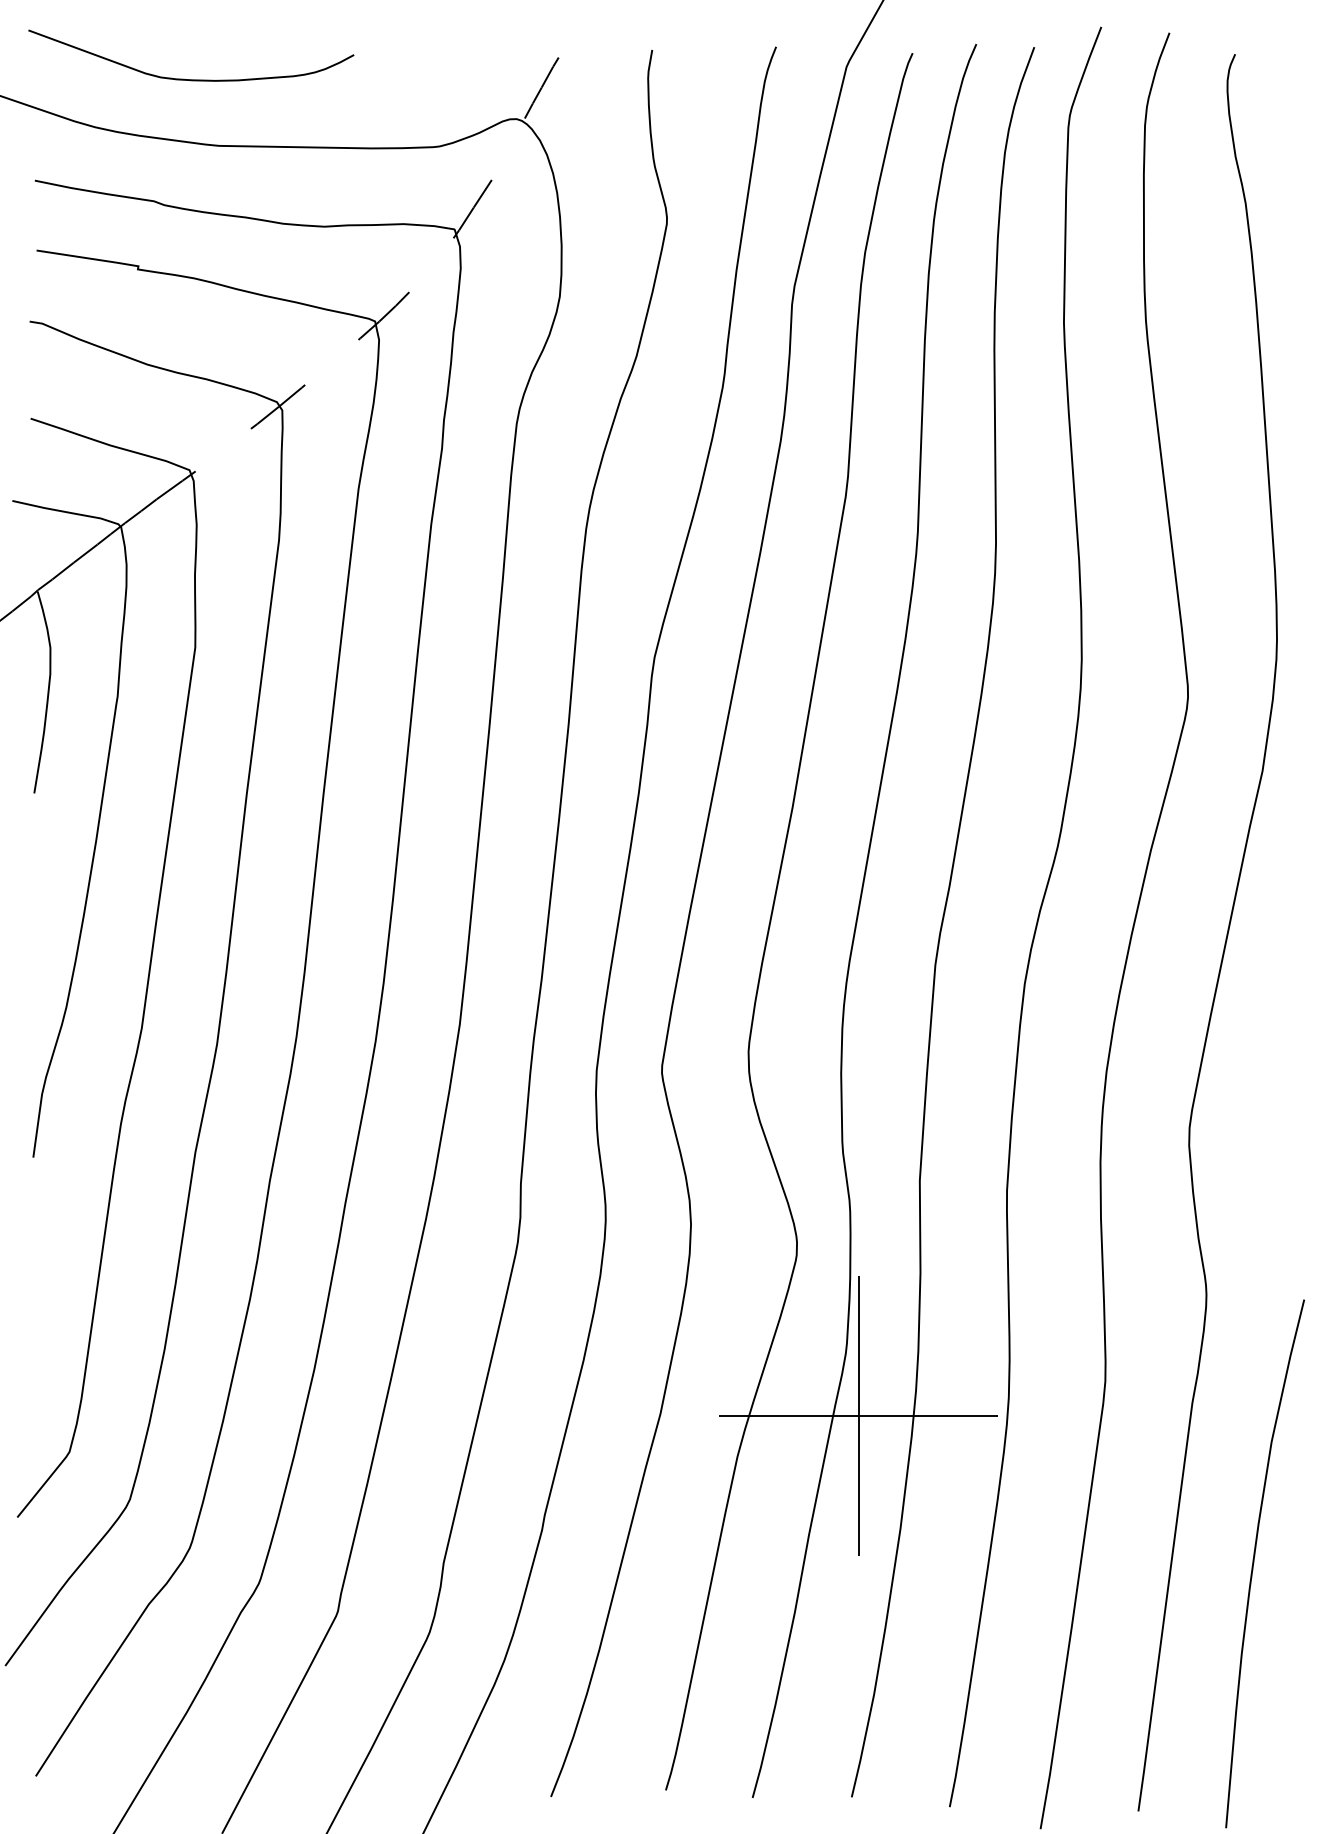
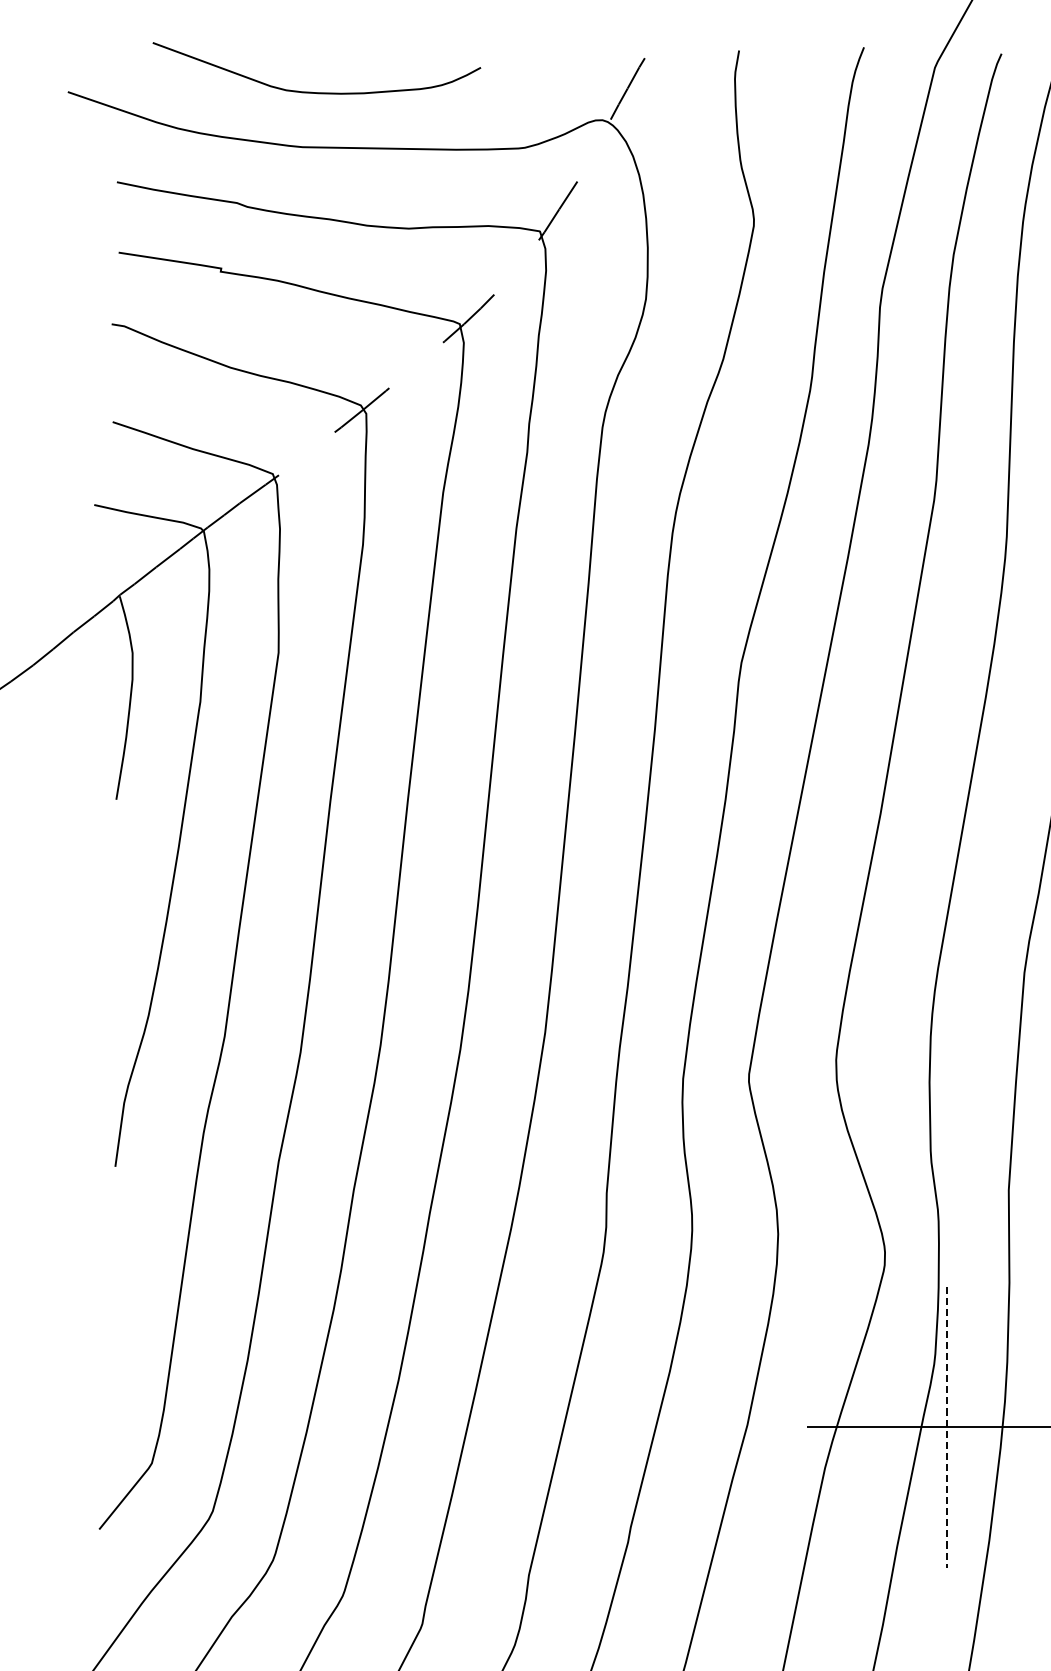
curve: (191, 79) -> (317, 92), moved
line: (858, 1415) -> (946, 1426), solid -> dashed

